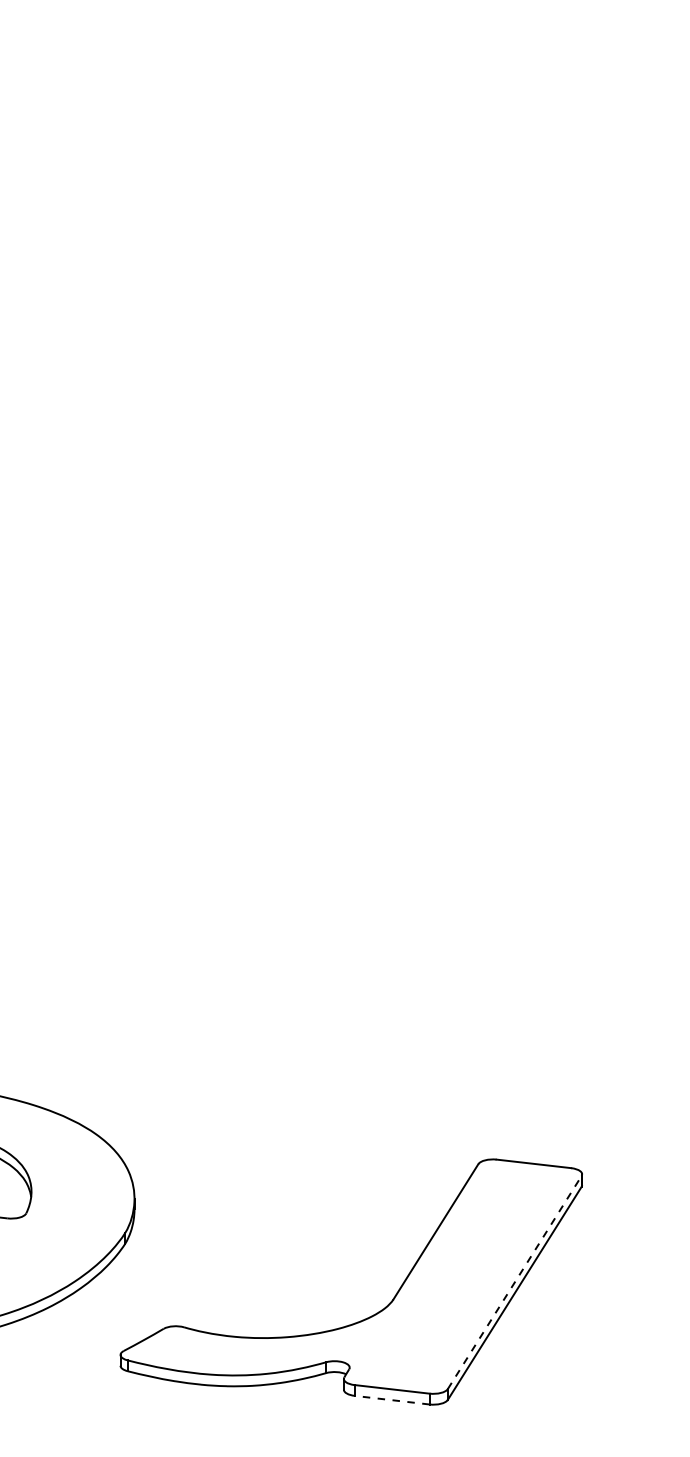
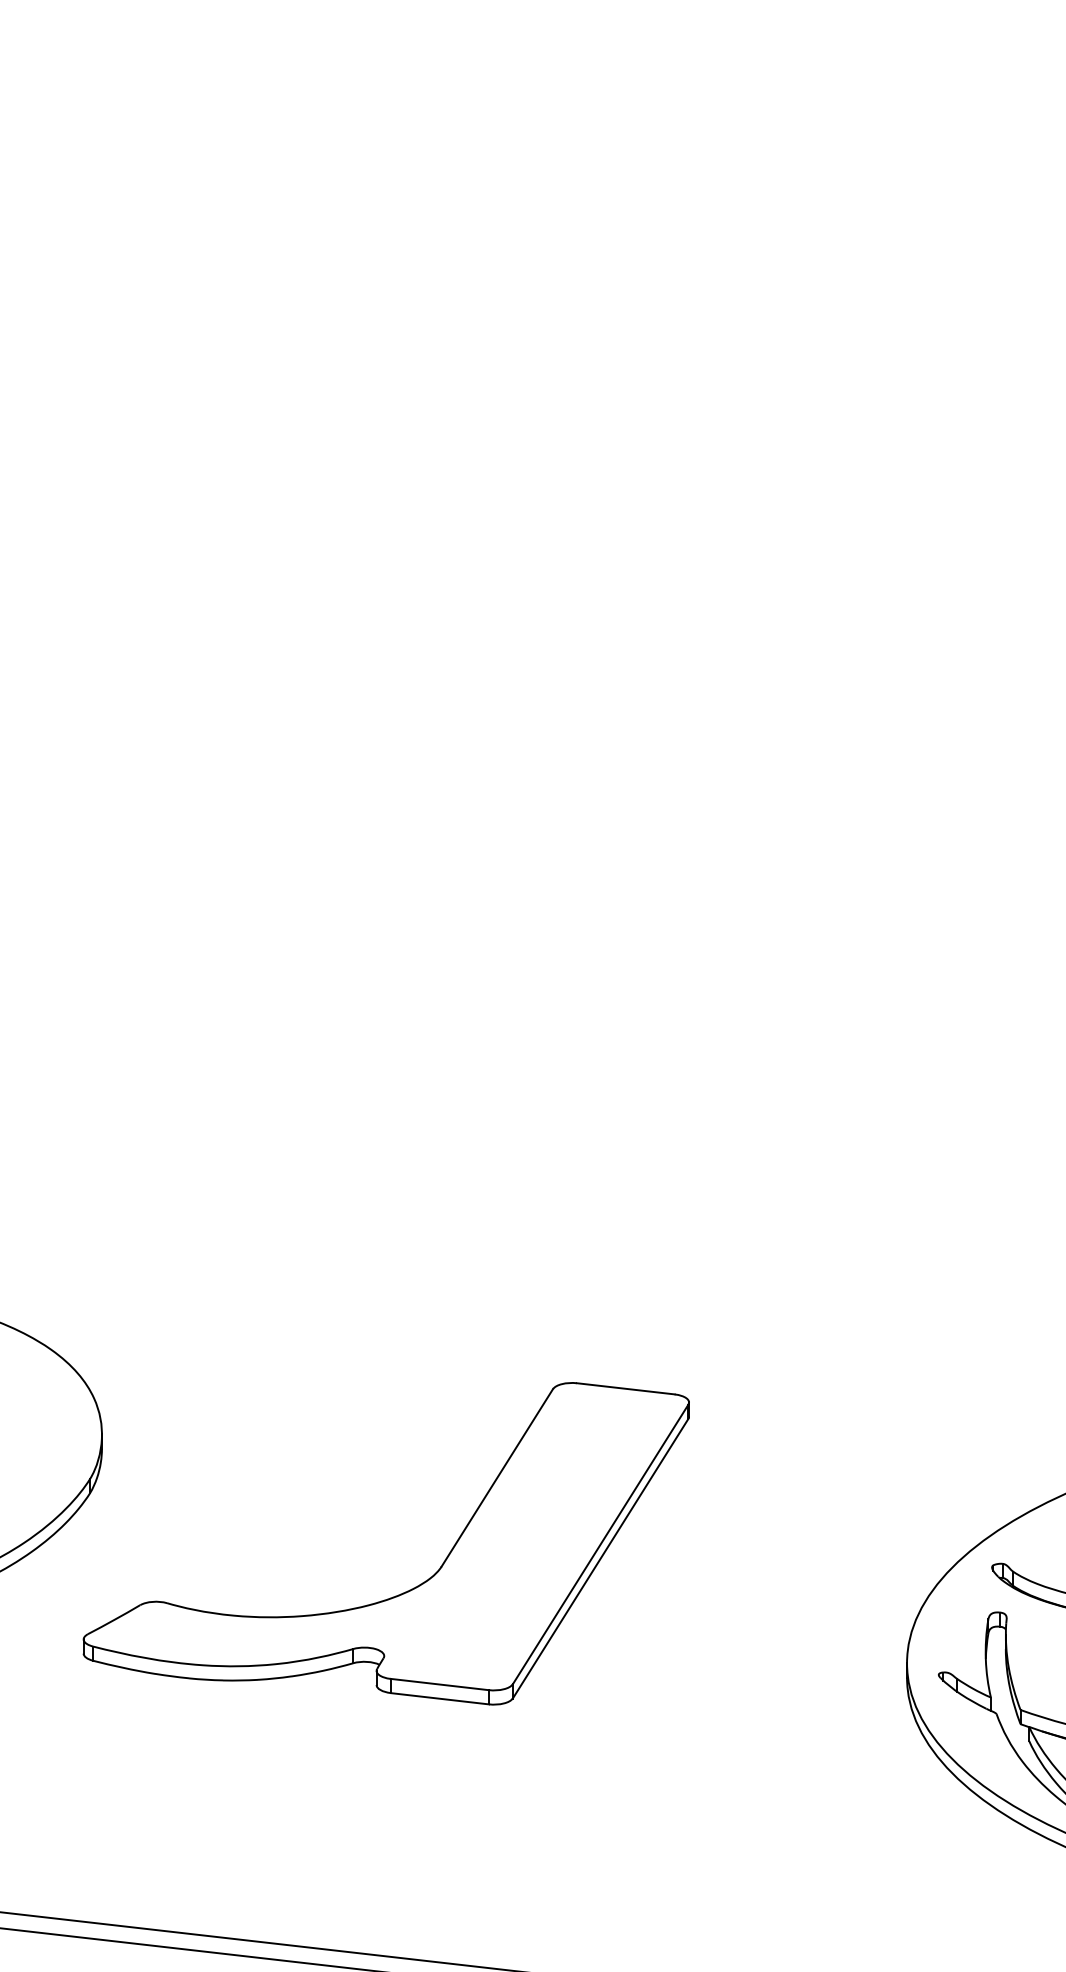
line: (514, 1282) -> (600, 1544), dashed -> solid
line: (391, 1400) -> (439, 1698), dashed -> solid

